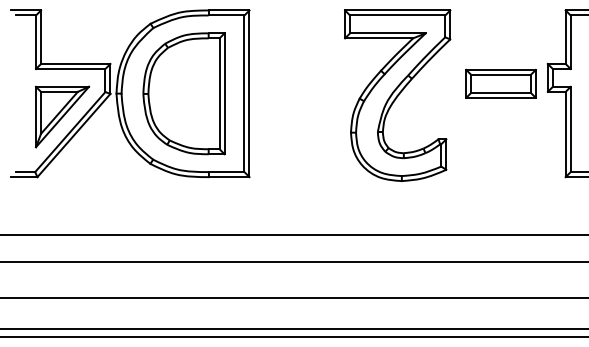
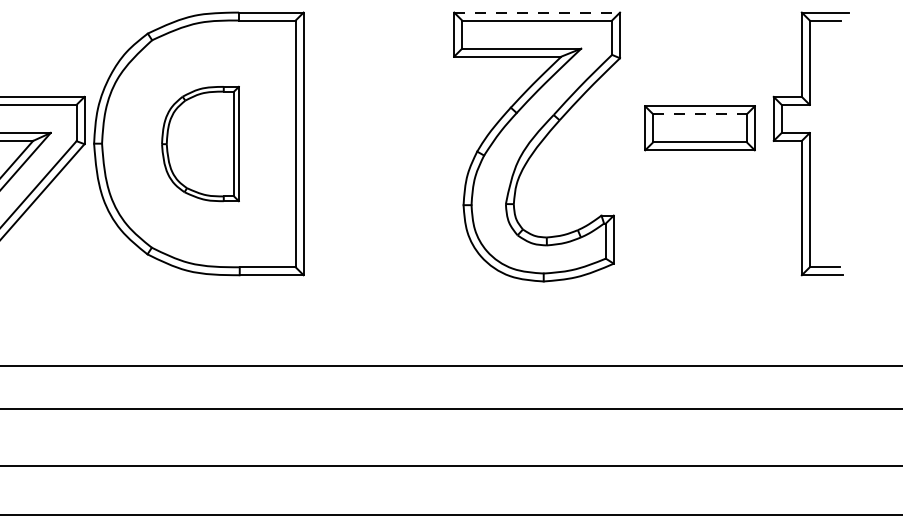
line: (397, 10) -> (536, 12), solid -> dashed
line: (501, 74) -> (700, 113), solid -> dashed
part: (183, 93) -> (199, 143), size x0.6

